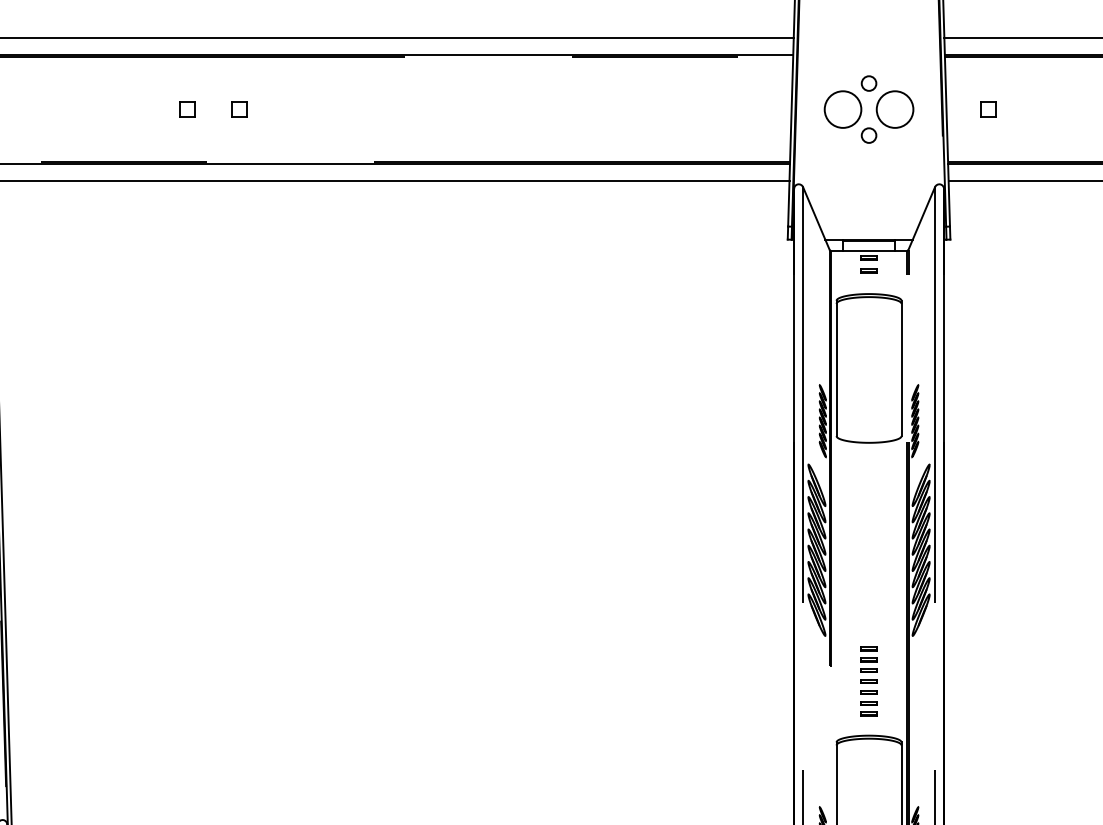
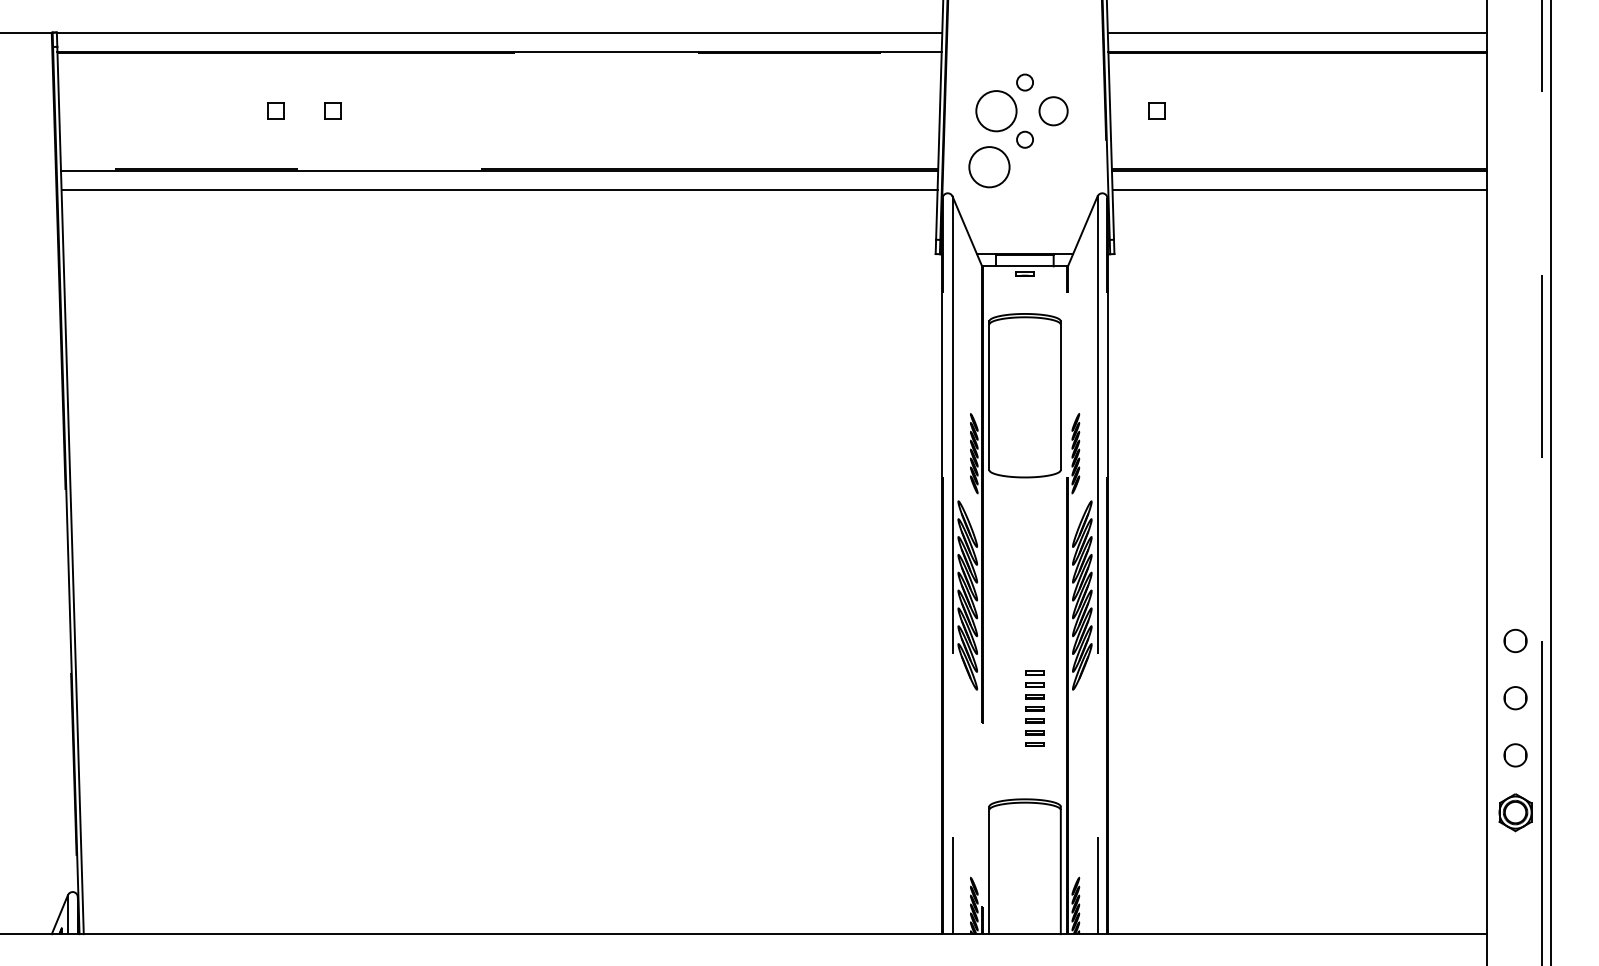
circle: (894, 109) -> (1053, 111), size x0.7
circle: (836, 160) -> (989, 167), added
line: (868, 270) -> (1024, 287), removed
part: (868, 681) -> (1034, 708), moved

